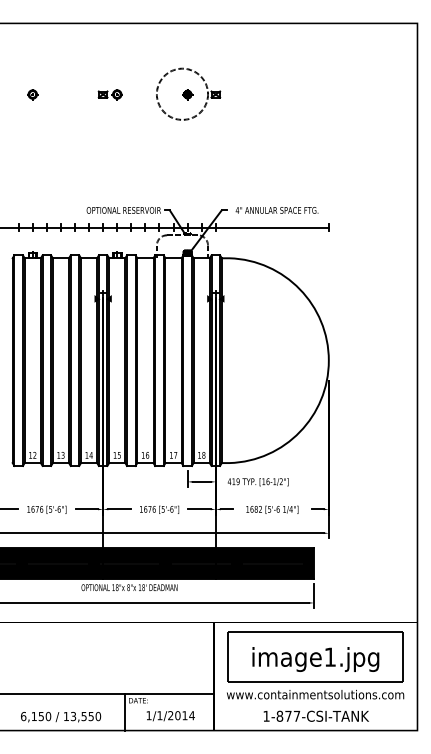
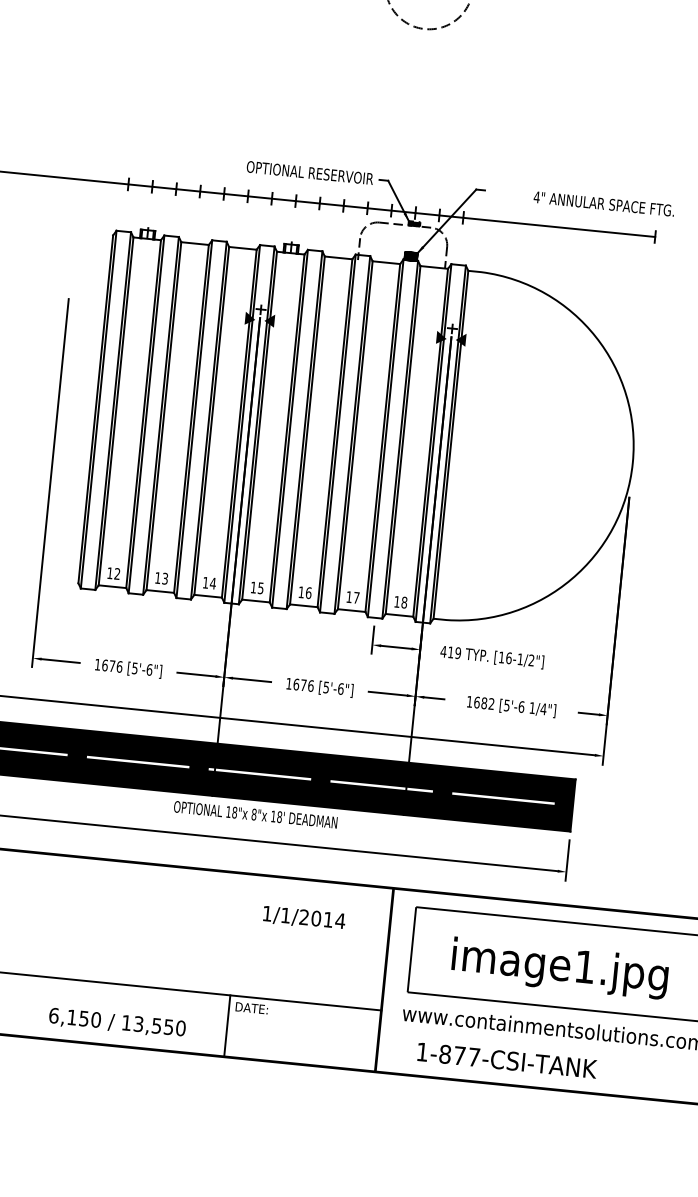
text: (276, 210) -> (603, 204), moved
text: (315, 715) -> (505, 1059), moved
text: (170, 716) -> (303, 918), moved

